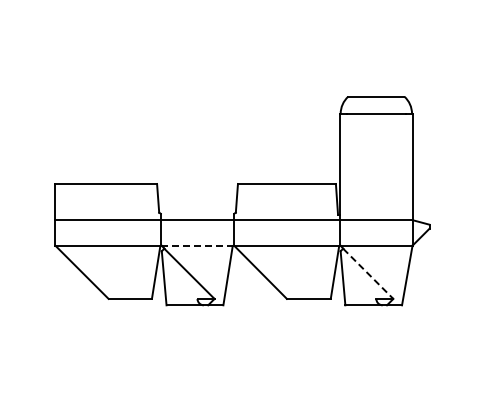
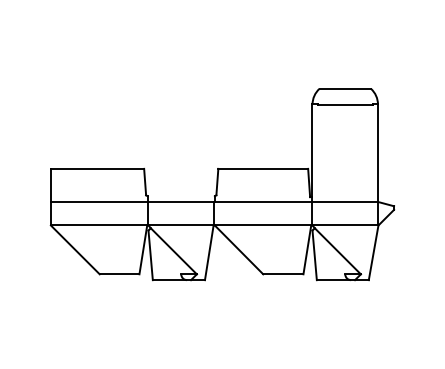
line: (198, 245) -> (182, 225), dashed -> solid
line: (368, 273) -> (338, 250), dashed -> solid

